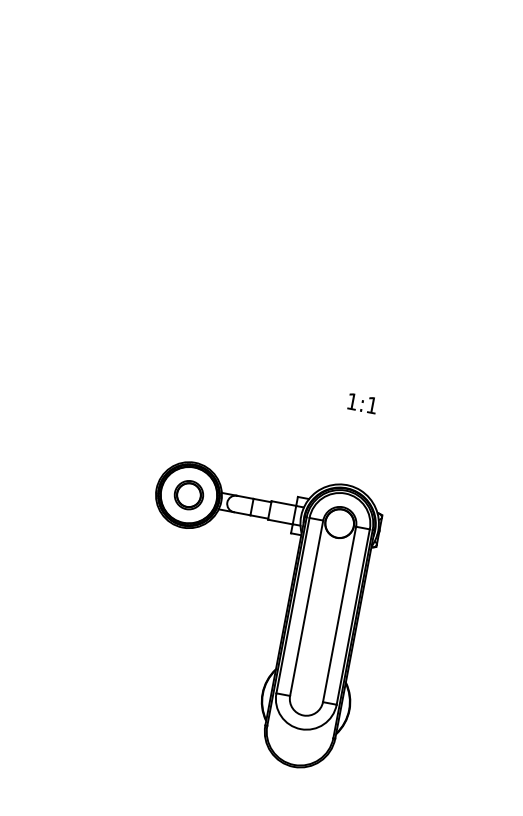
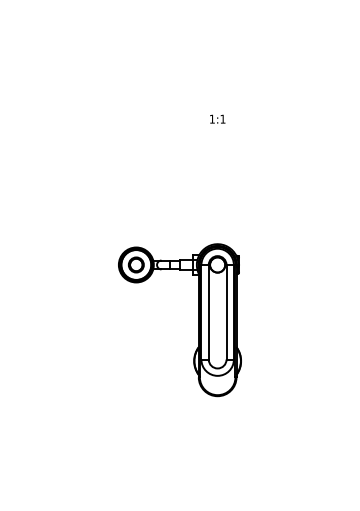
text: (362, 402) -> (217, 118), moved

